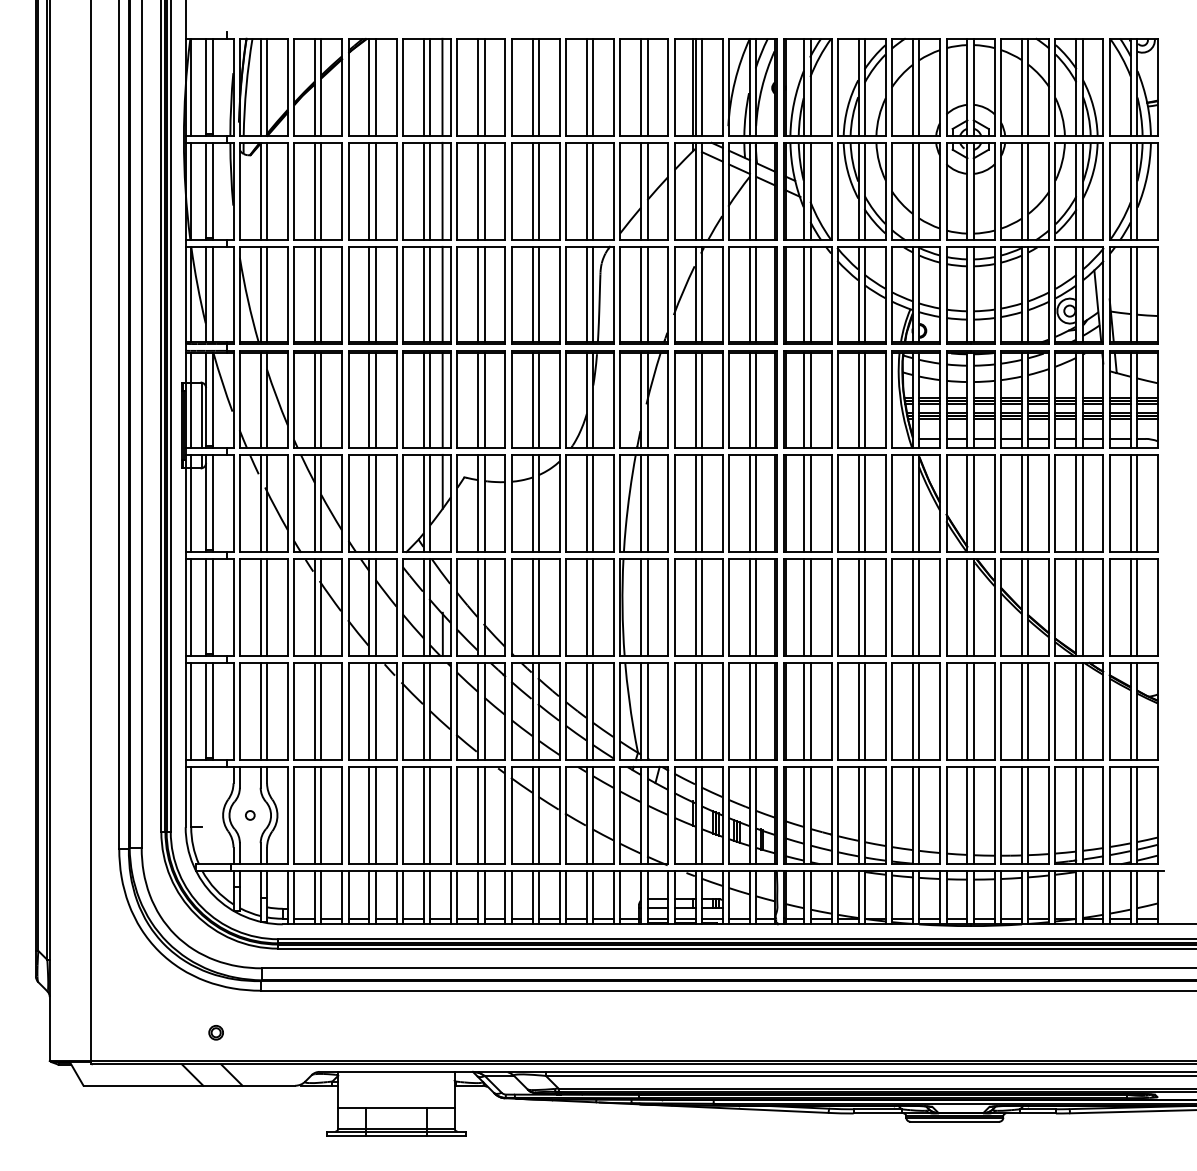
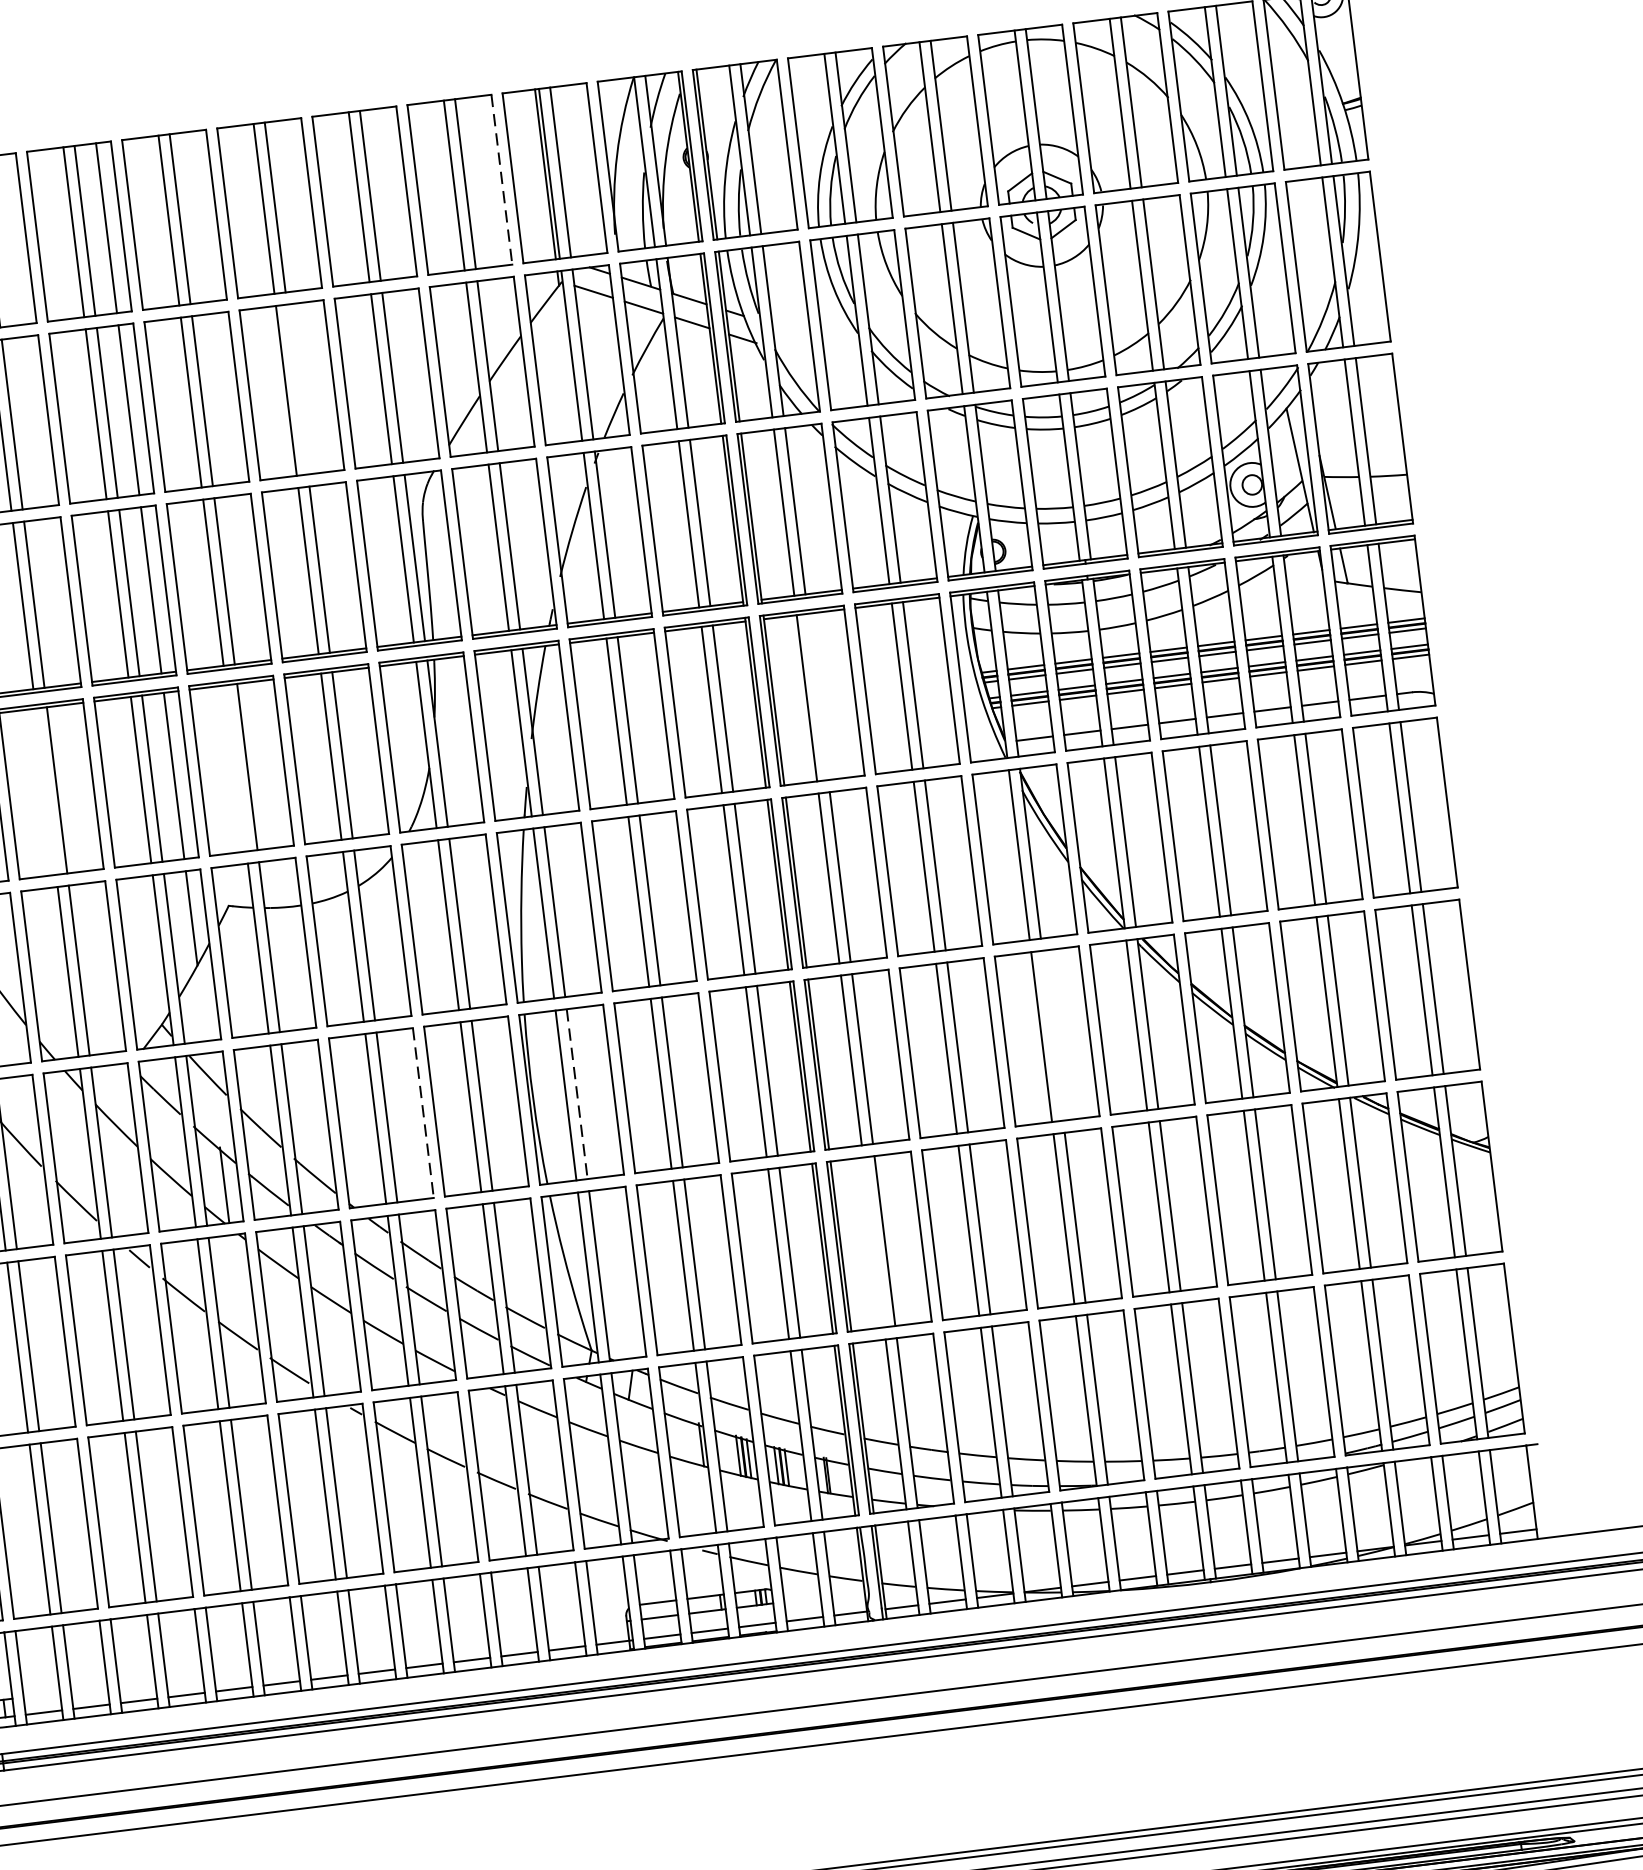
line: (668, 87) -> (502, 179), solid -> dashed
line: (538, 190) -> (296, 388), removed
line: (369, 399) -> (45, 790), removed
line: (478, 399) -> (236, 766), removed
line: (810, 399) -> (817, 695), removed
line: (919, 606) -> (1052, 1034), removed
line: (559, 607) -> (423, 1113), solid -> dashed
line: (647, 607) -> (577, 1094), solid -> dashed
line: (804, 710) -> (873, 1240), removed

